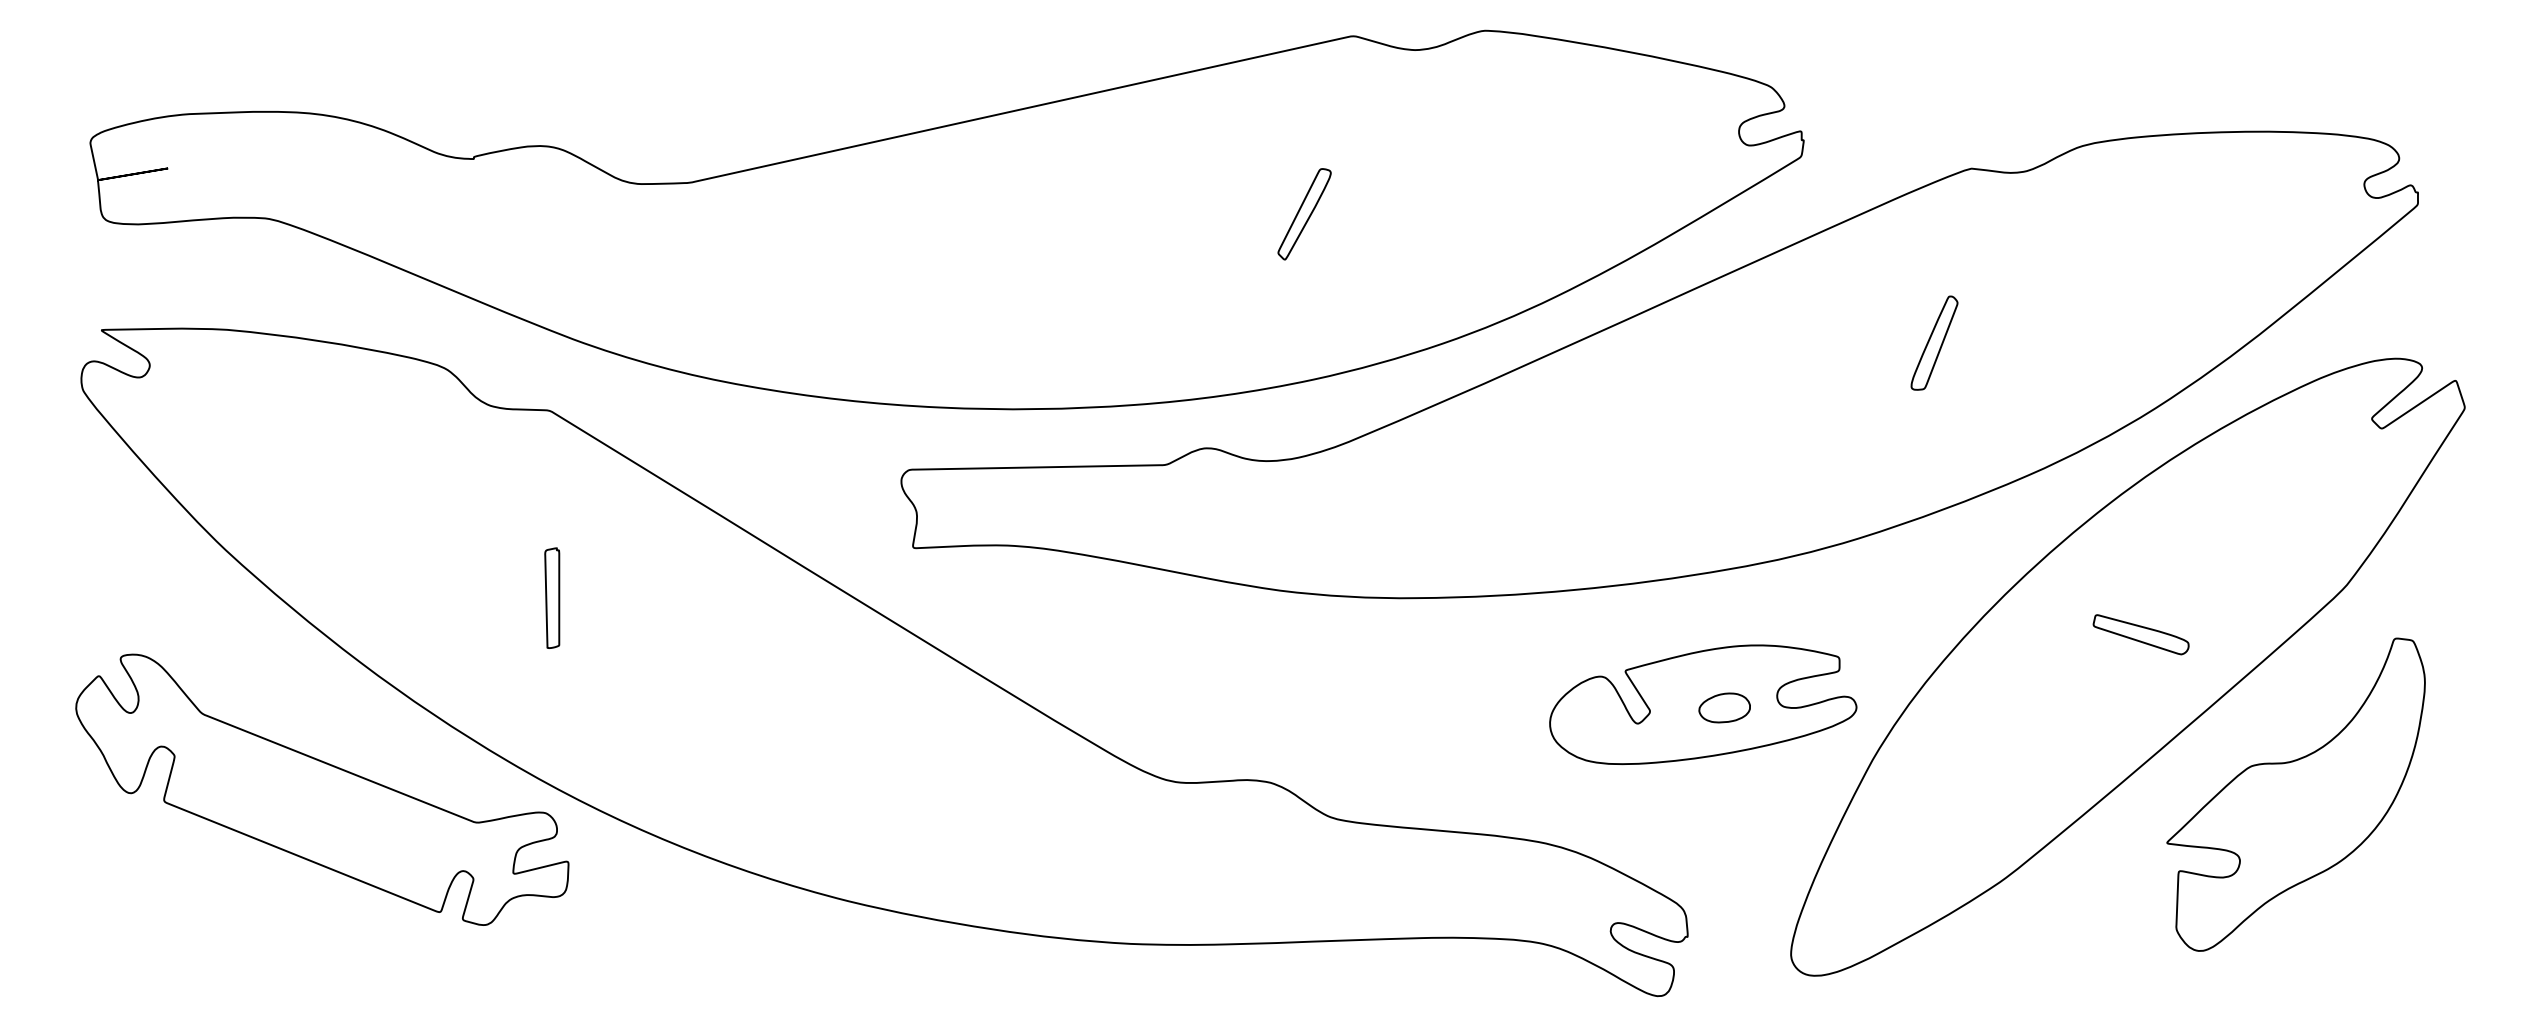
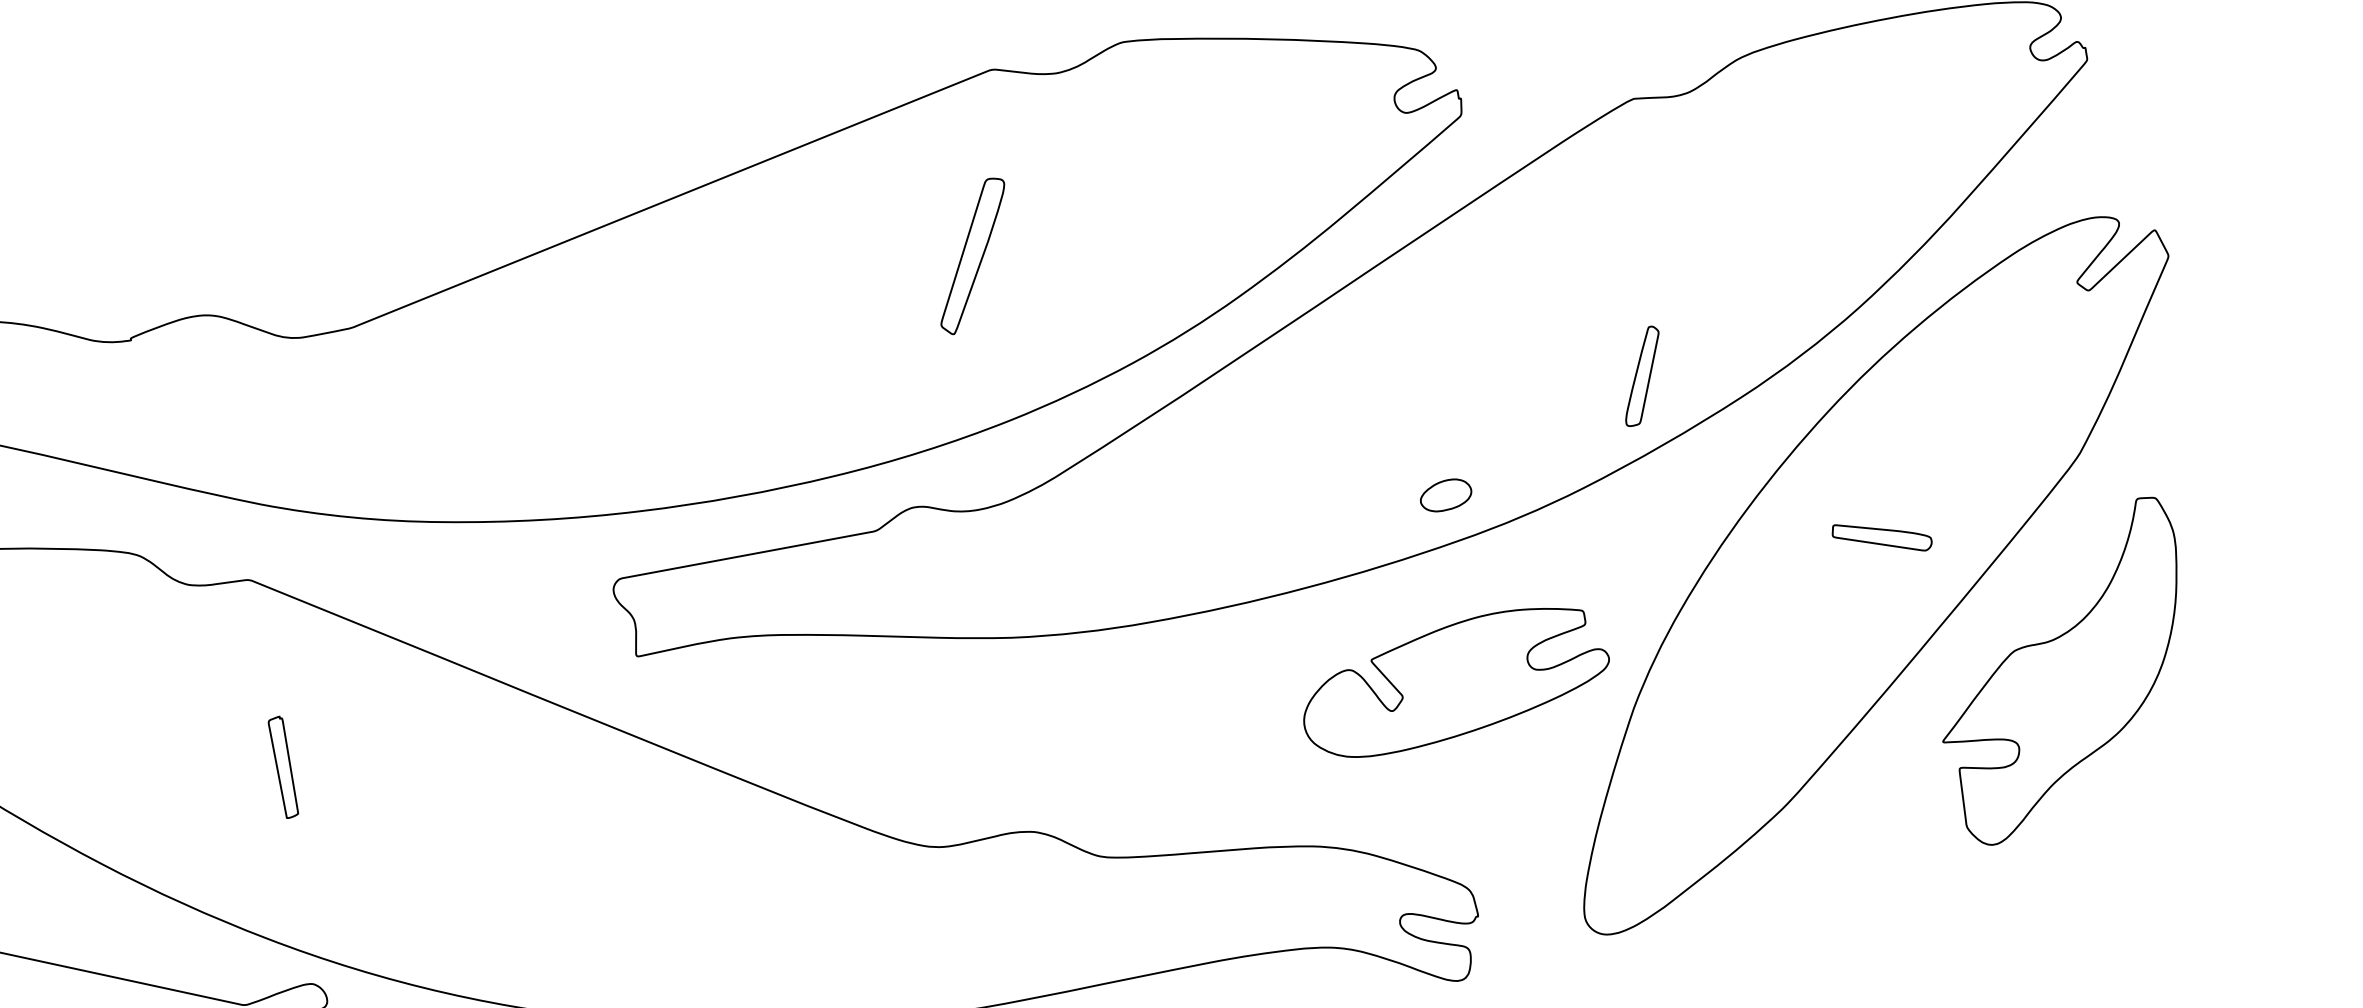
part: (1304, 214) -> (972, 256), size x1.6
part: (1934, 342) -> (1642, 375), moved
part: (1724, 707) -> (1445, 494), moved

